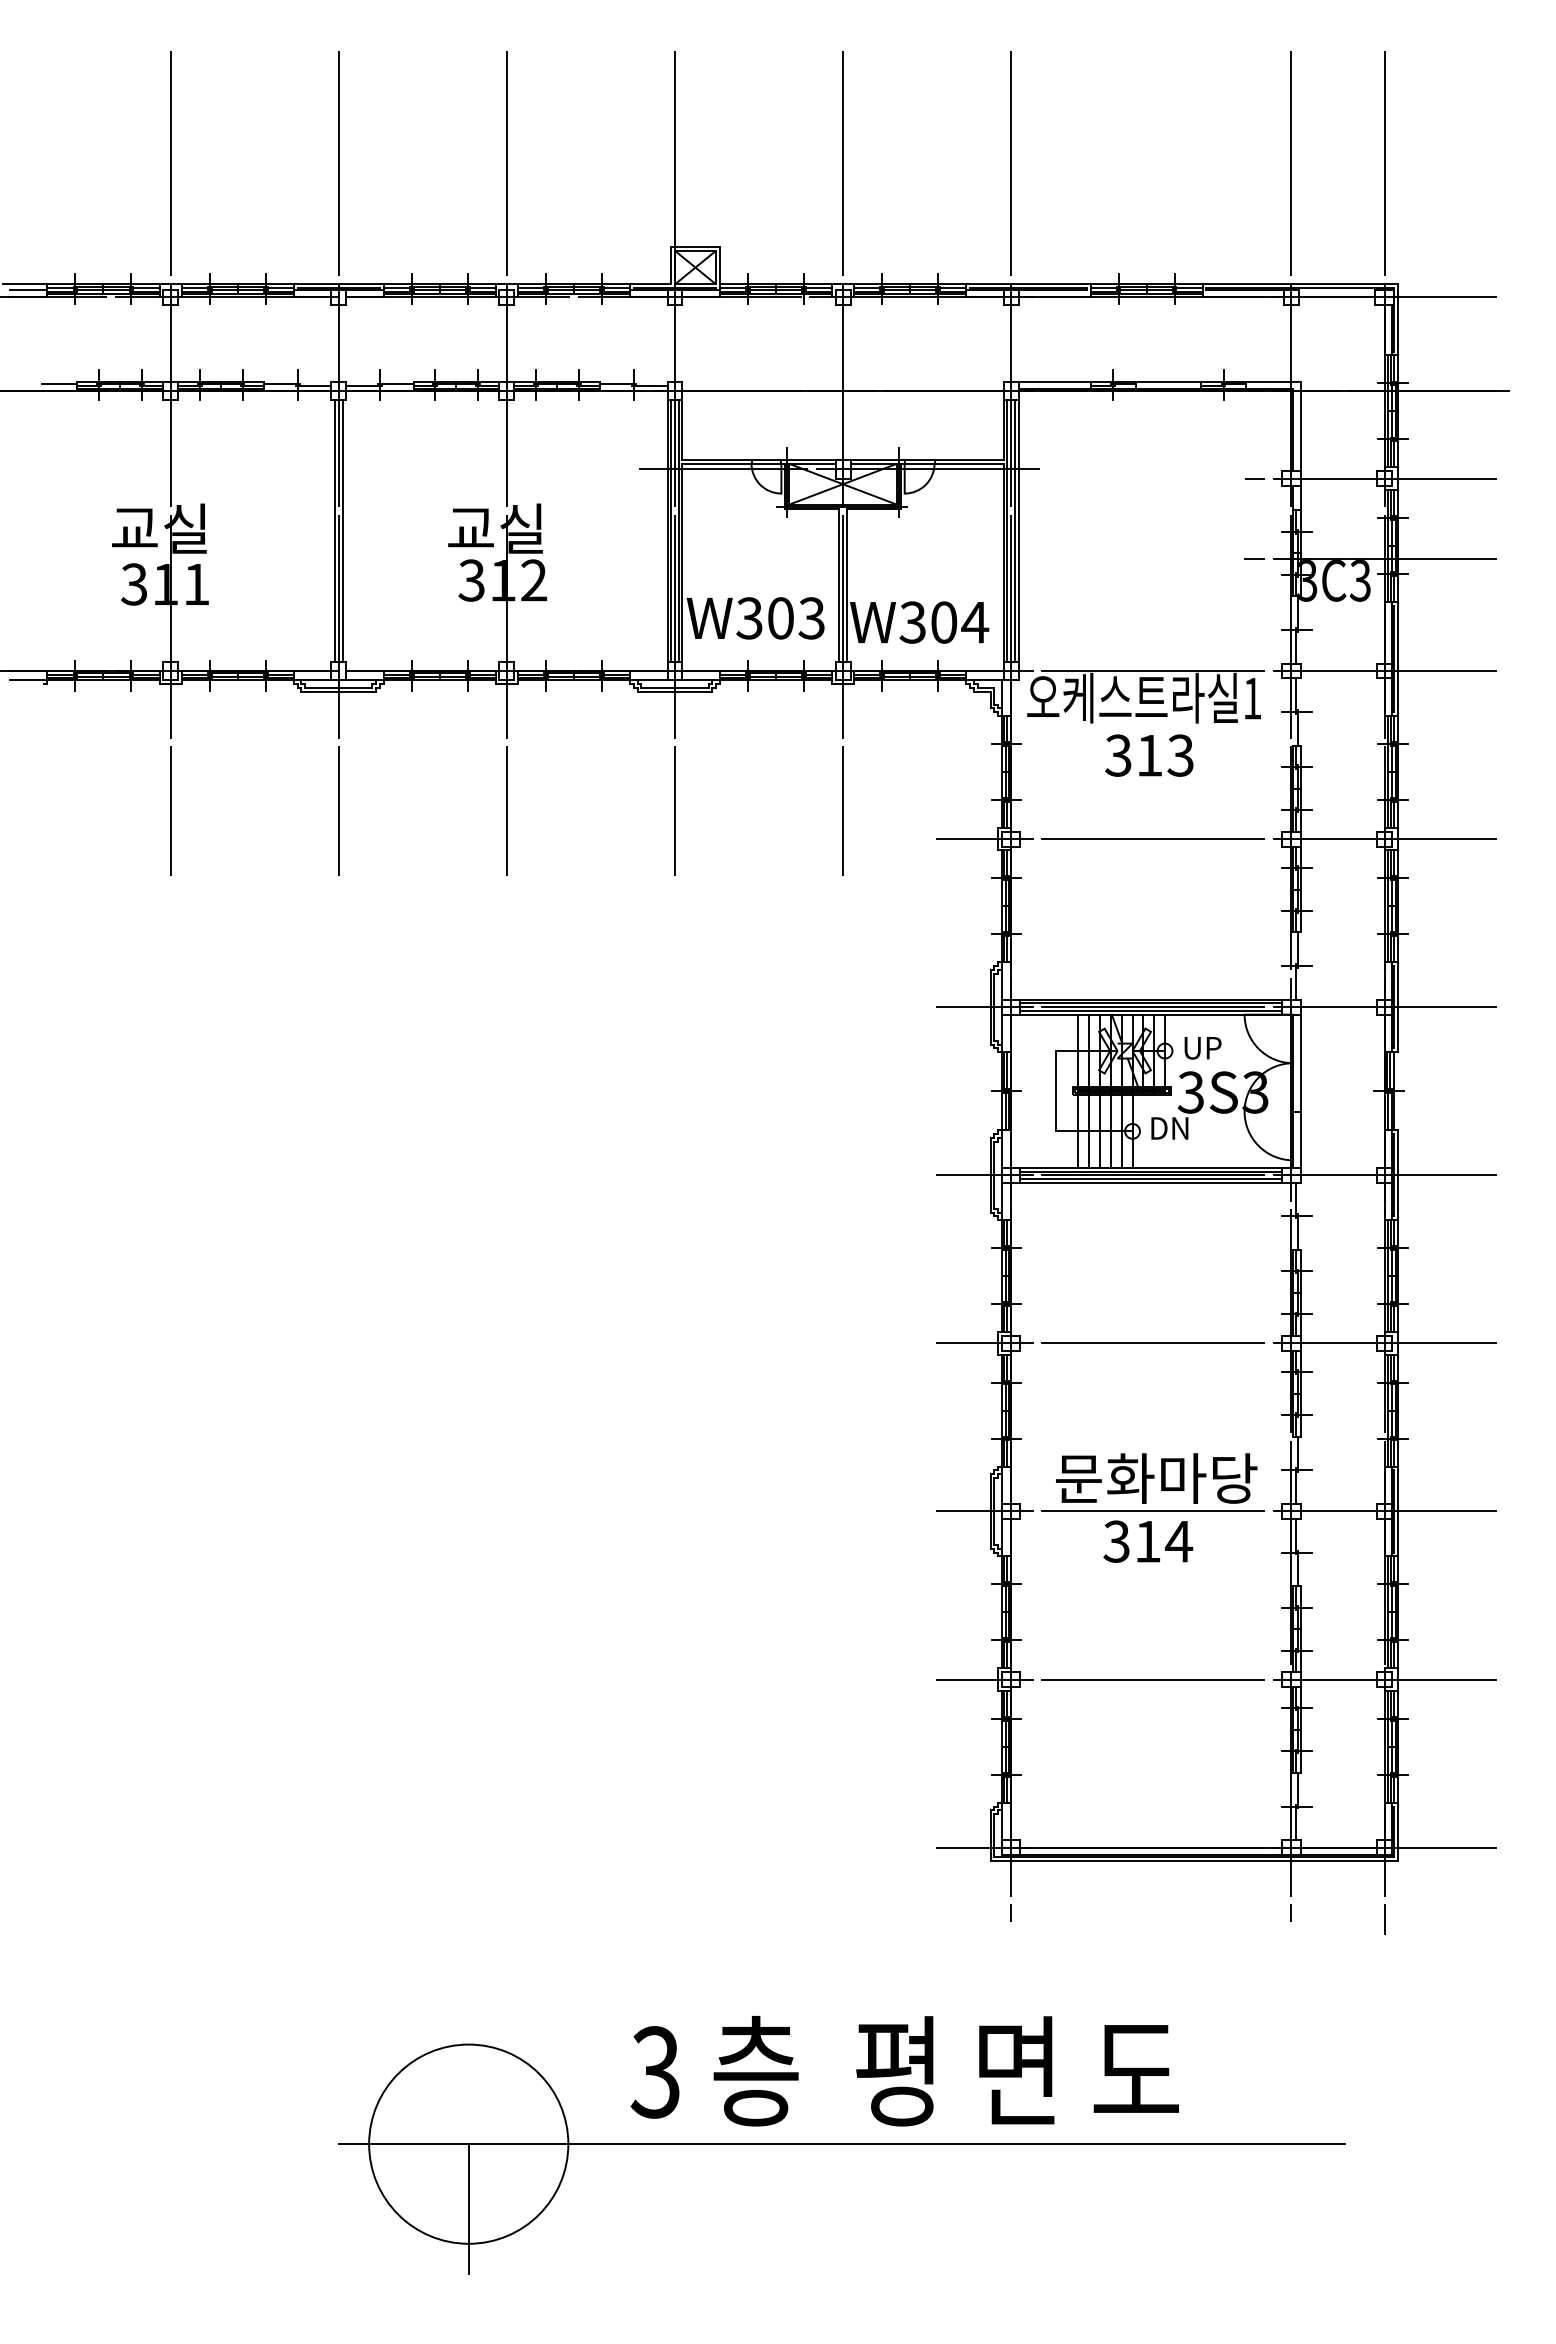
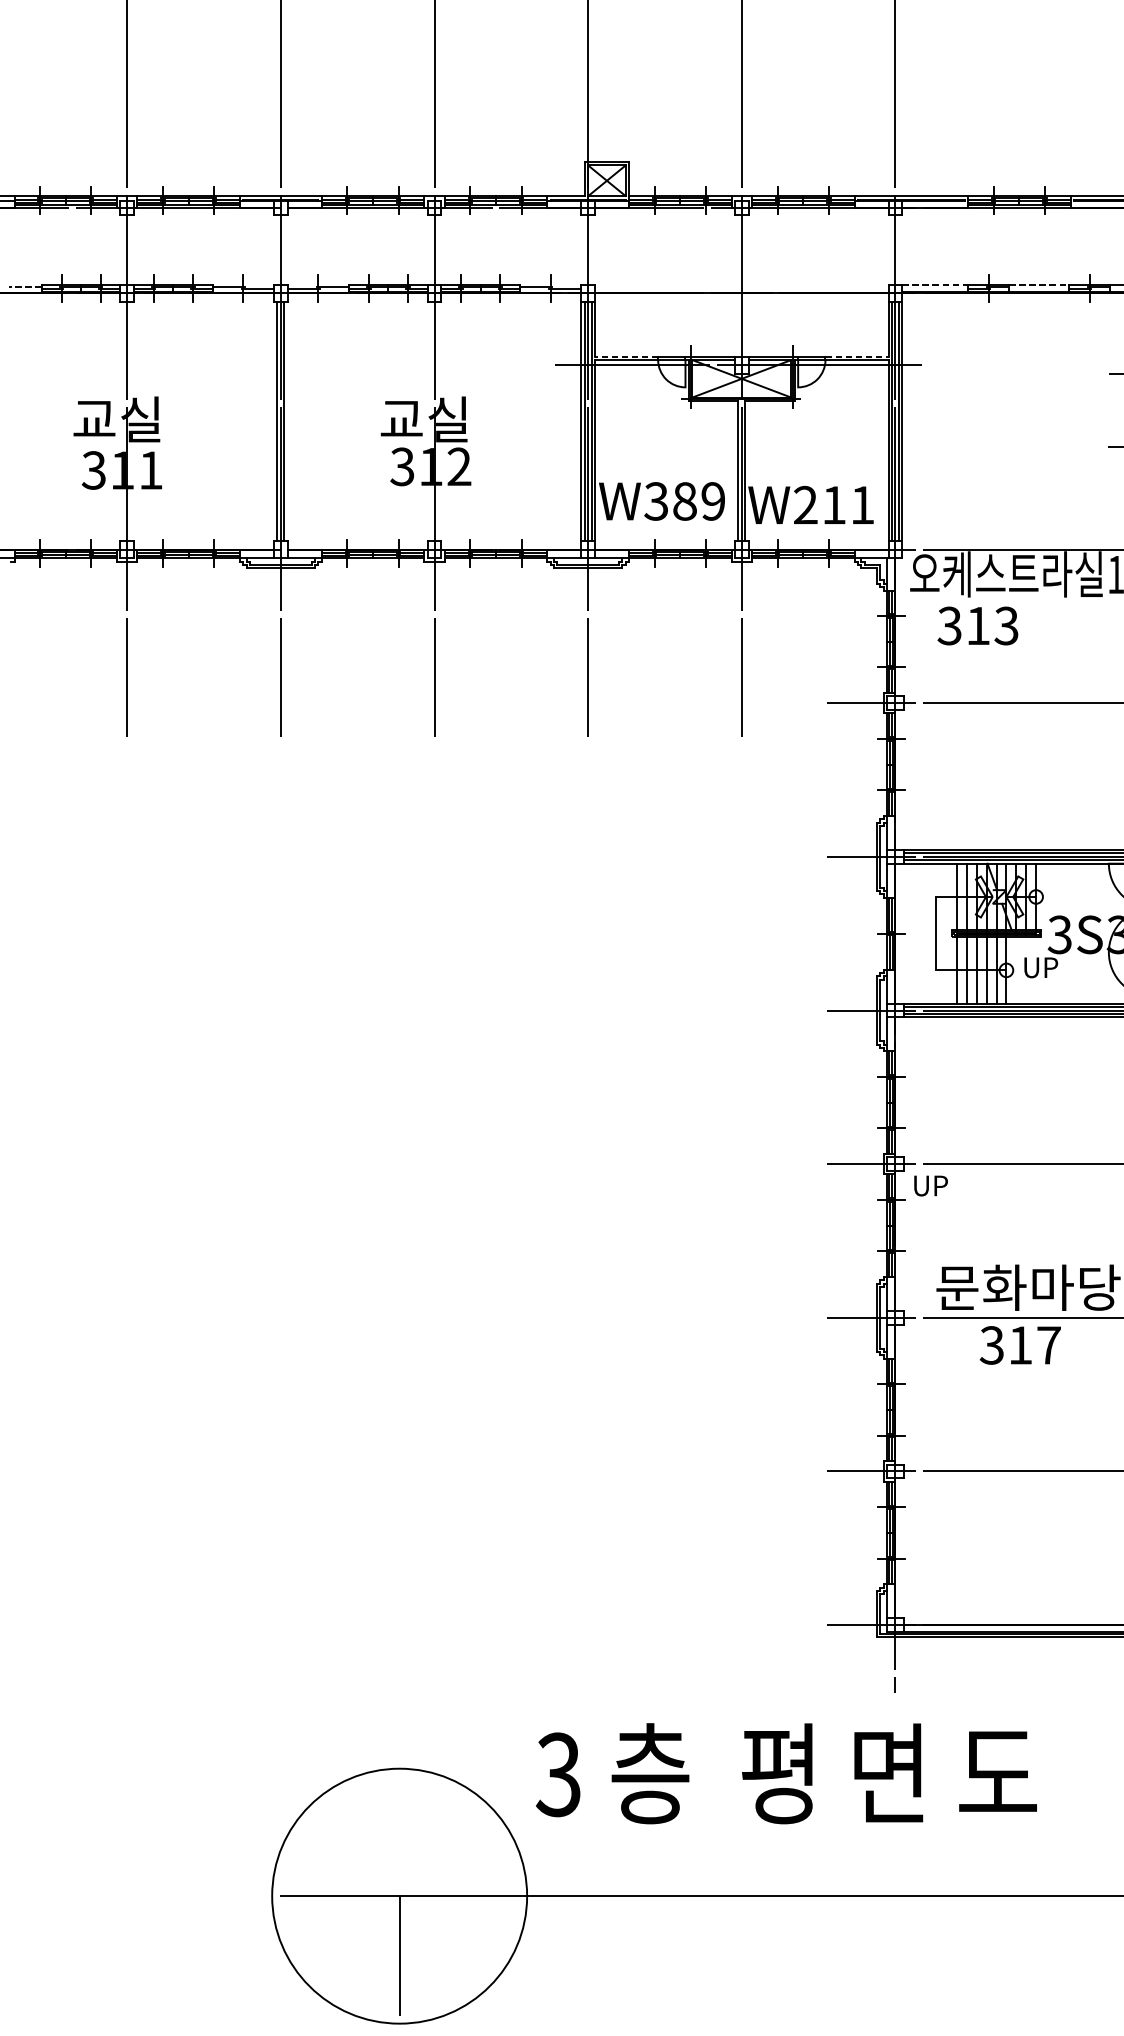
line: (1055, 381) -> (936, 284), solid -> dashed
line: (1168, 381) -> (1039, 284), solid -> dashed
line: (59, 384) -> (25, 287), solid -> dashed
line: (716, 459) -> (626, 356), solid -> dashed
line: (969, 459) -> (857, 356), solid -> dashed
text: (796, 618) -> (699, 501), W303 -> W389
text: (944, 622) -> (834, 505), W304 -> W211
text: (1149, 755) -> (978, 625), moved
text: (1202, 1048) -> (930, 1186), moved
text: (1169, 1128) -> (1040, 967), DN -> UP
text: (1178, 1541) -> (1048, 1345), 314 -> 317
text: (904, 2071) -> (786, 1773), moved
circle: (468, 2143) -> (399, 1895), size x1.4

